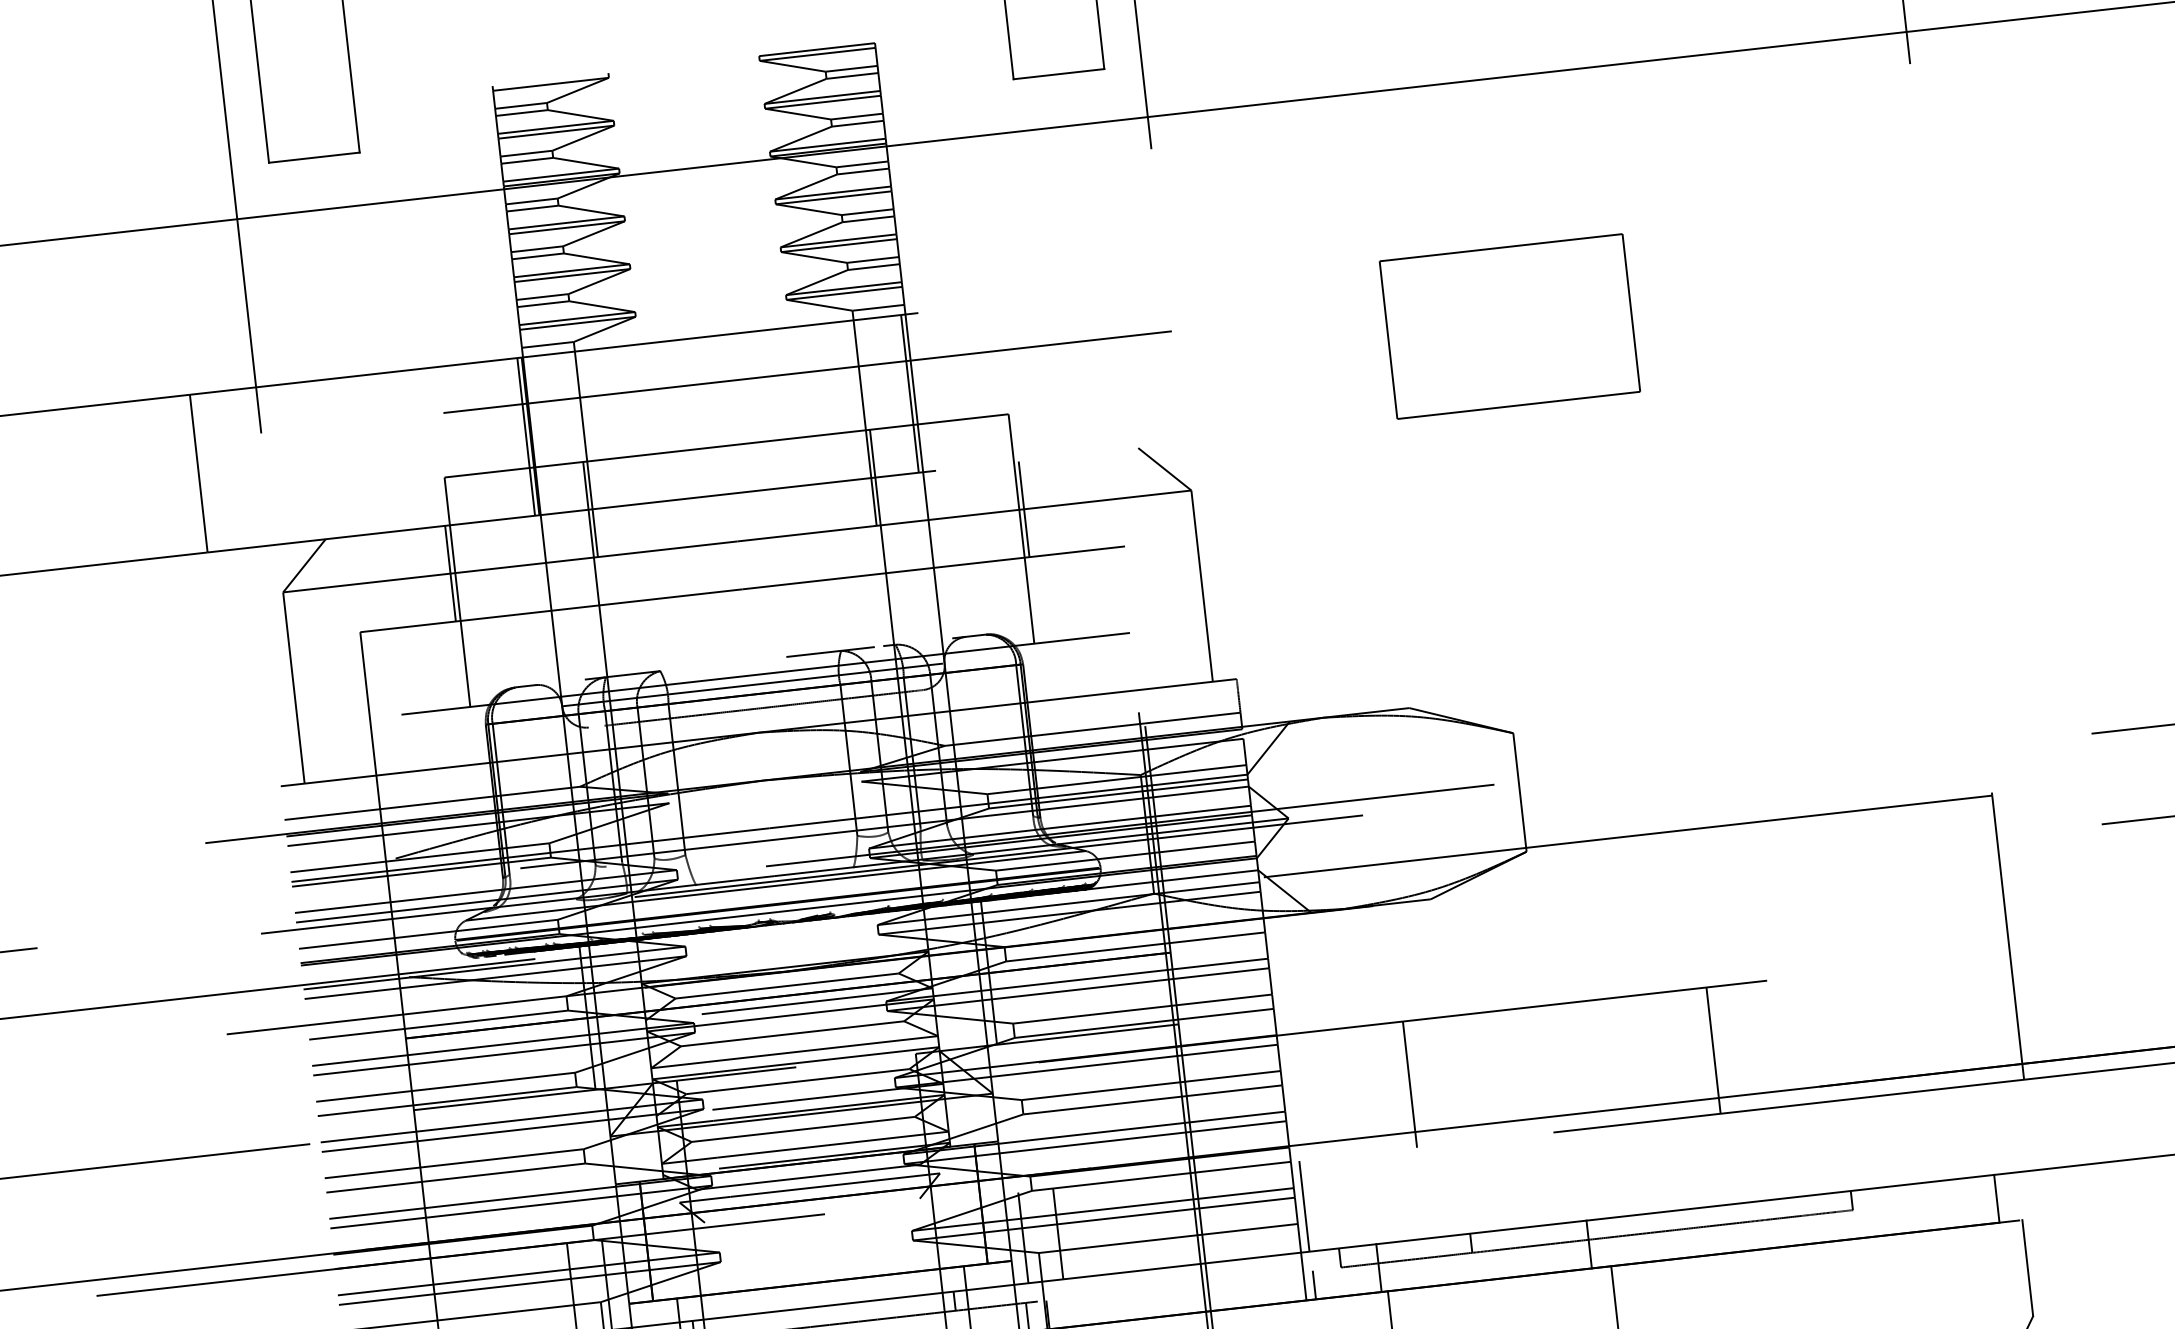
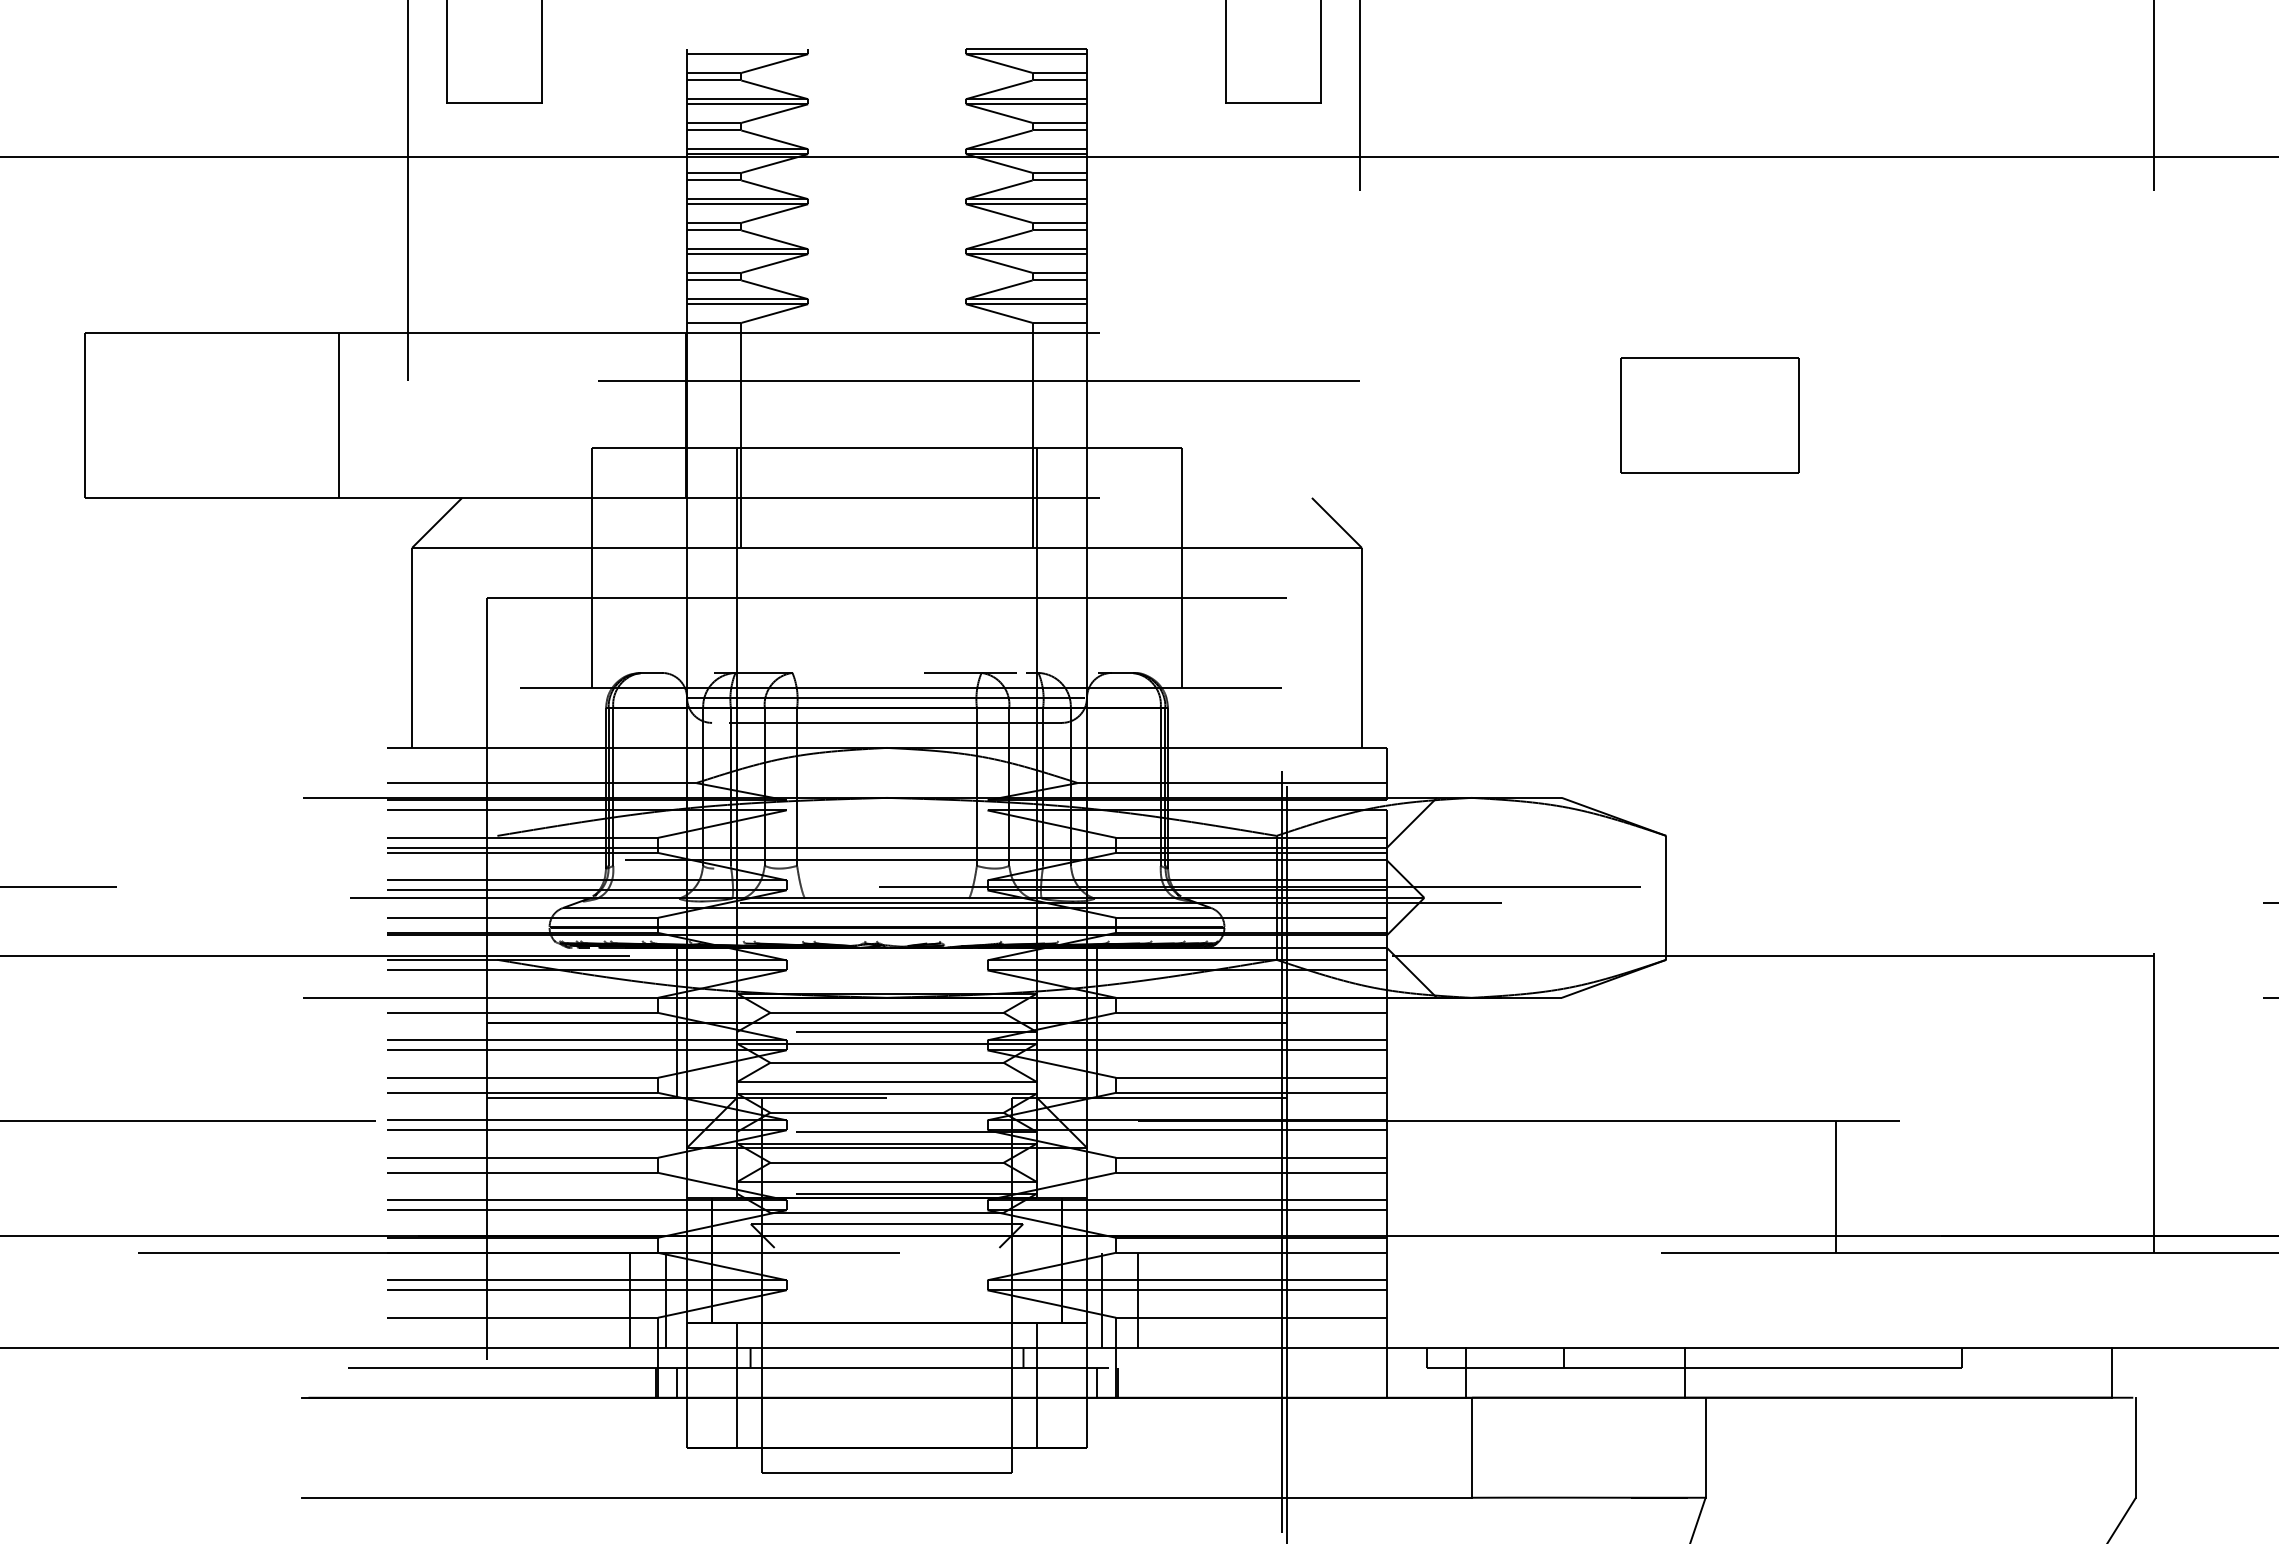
part: (1509, 326) -> (1709, 415), size x0.7
line: (910, 393) -> (1082, 415), removed
line: (526, 436) -> (681, 415), removed
line: (1023, 508) -> (1186, 547), removed
line: (450, 573) -> (587, 547), removed
line: (1409, 1084) -> (1518, 1186), removed
line: (1304, 1205) -> (1395, 1299), removed
line: (1313, 1284) -> (1396, 1382), removed

